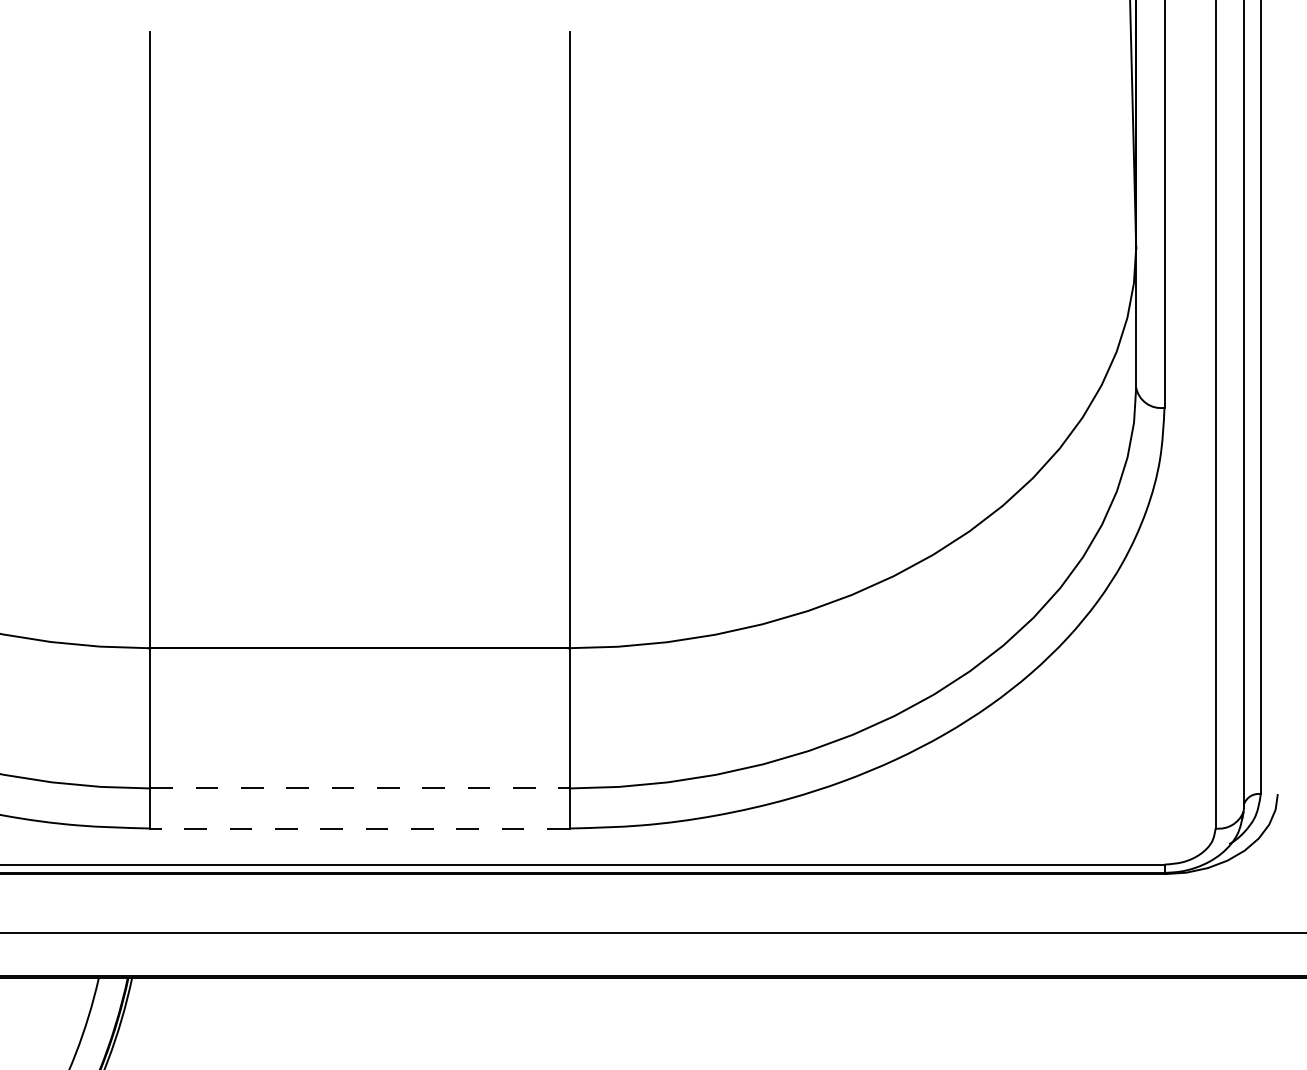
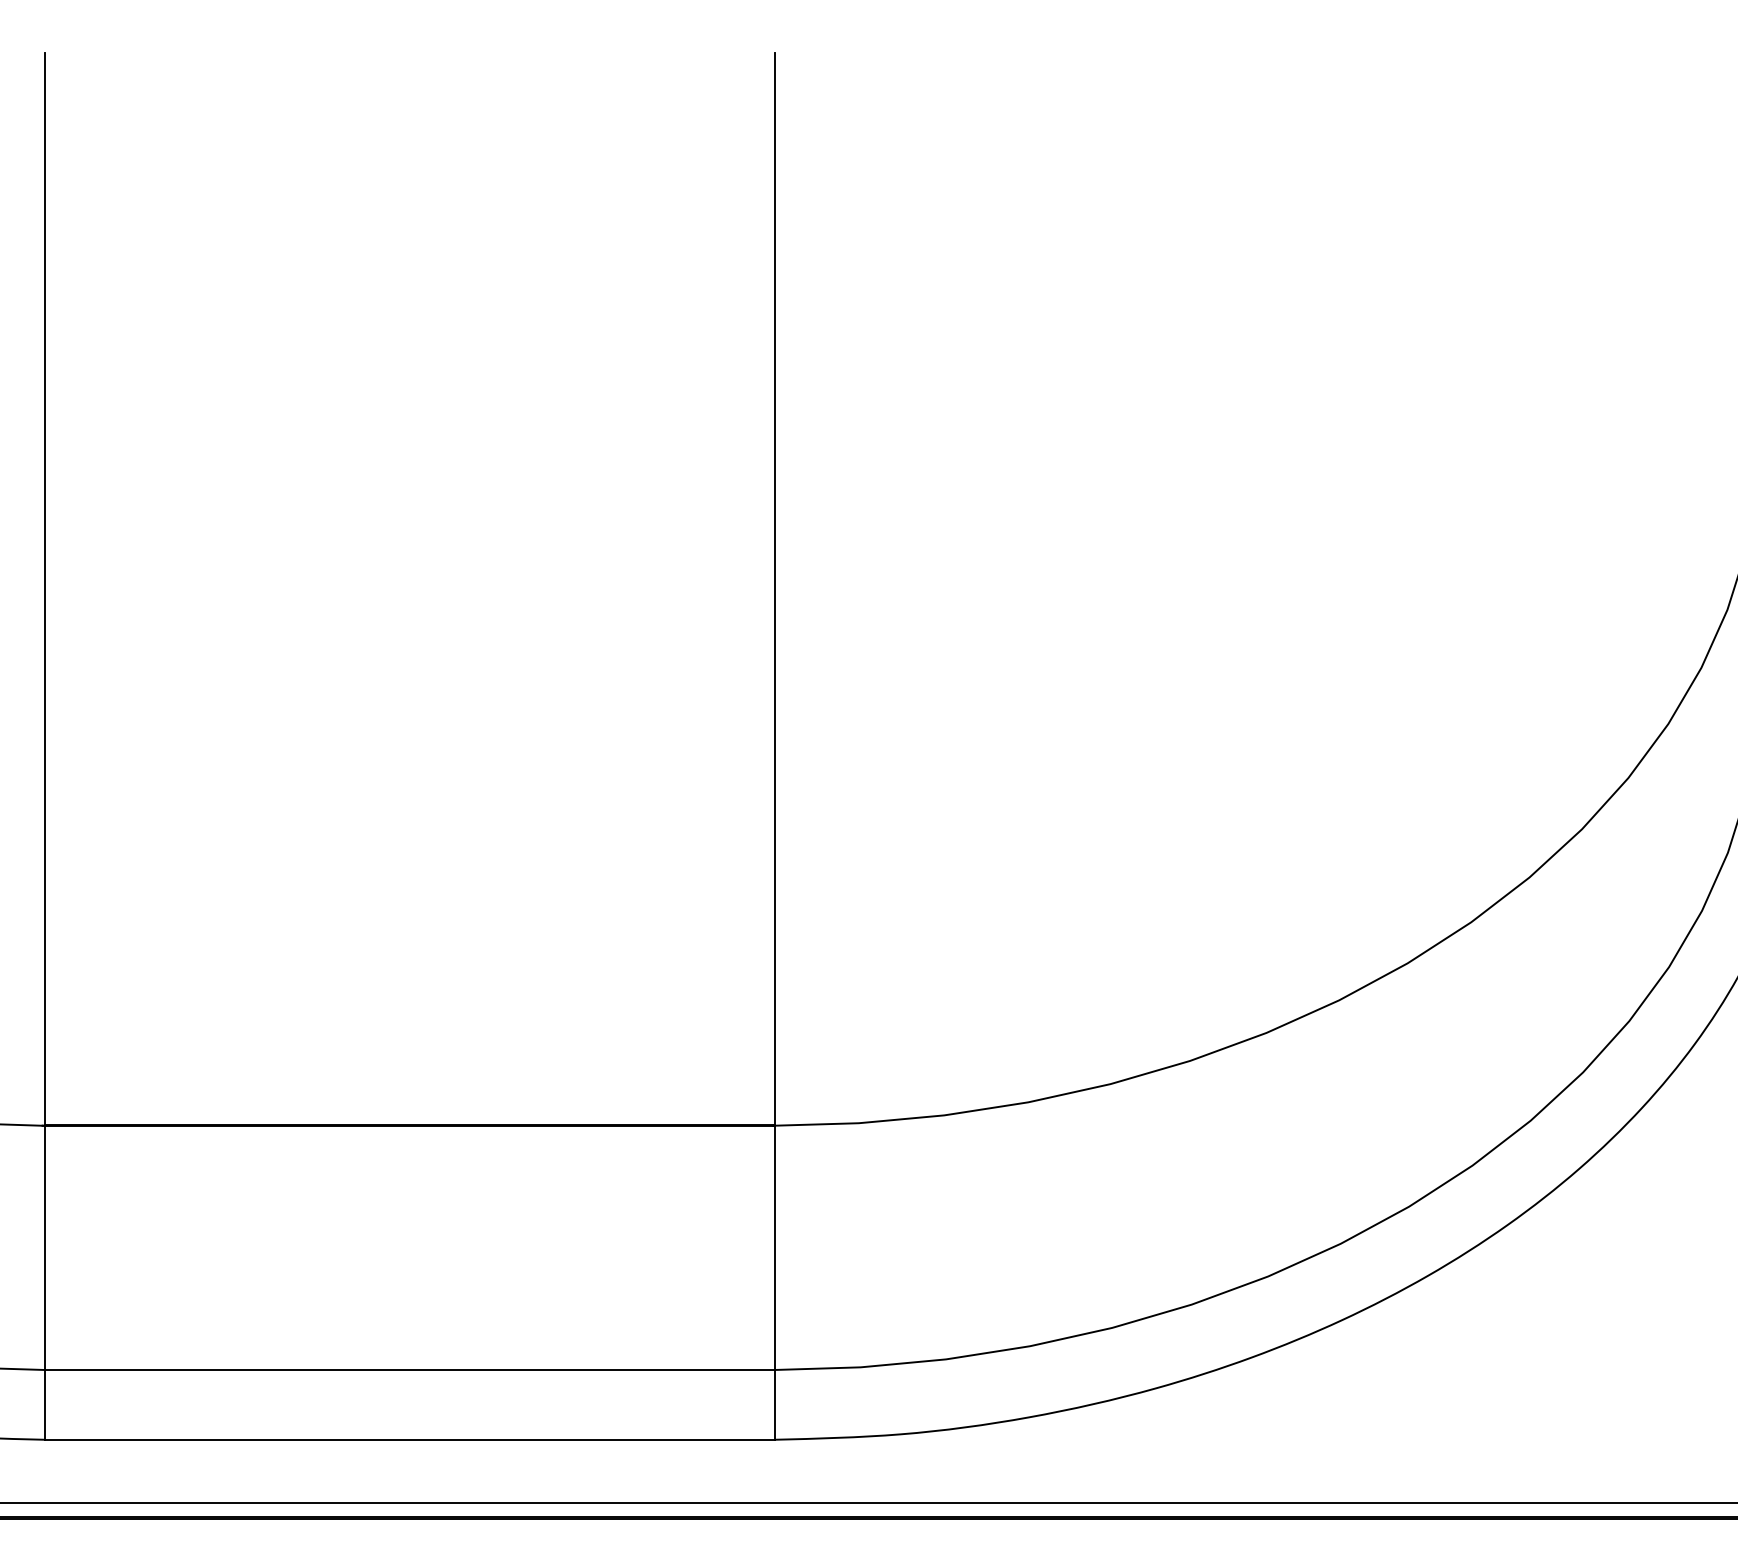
line: (359, 788) -> (408, 1370), dashed -> solid
line: (359, 828) -> (408, 1439), dashed -> solid

